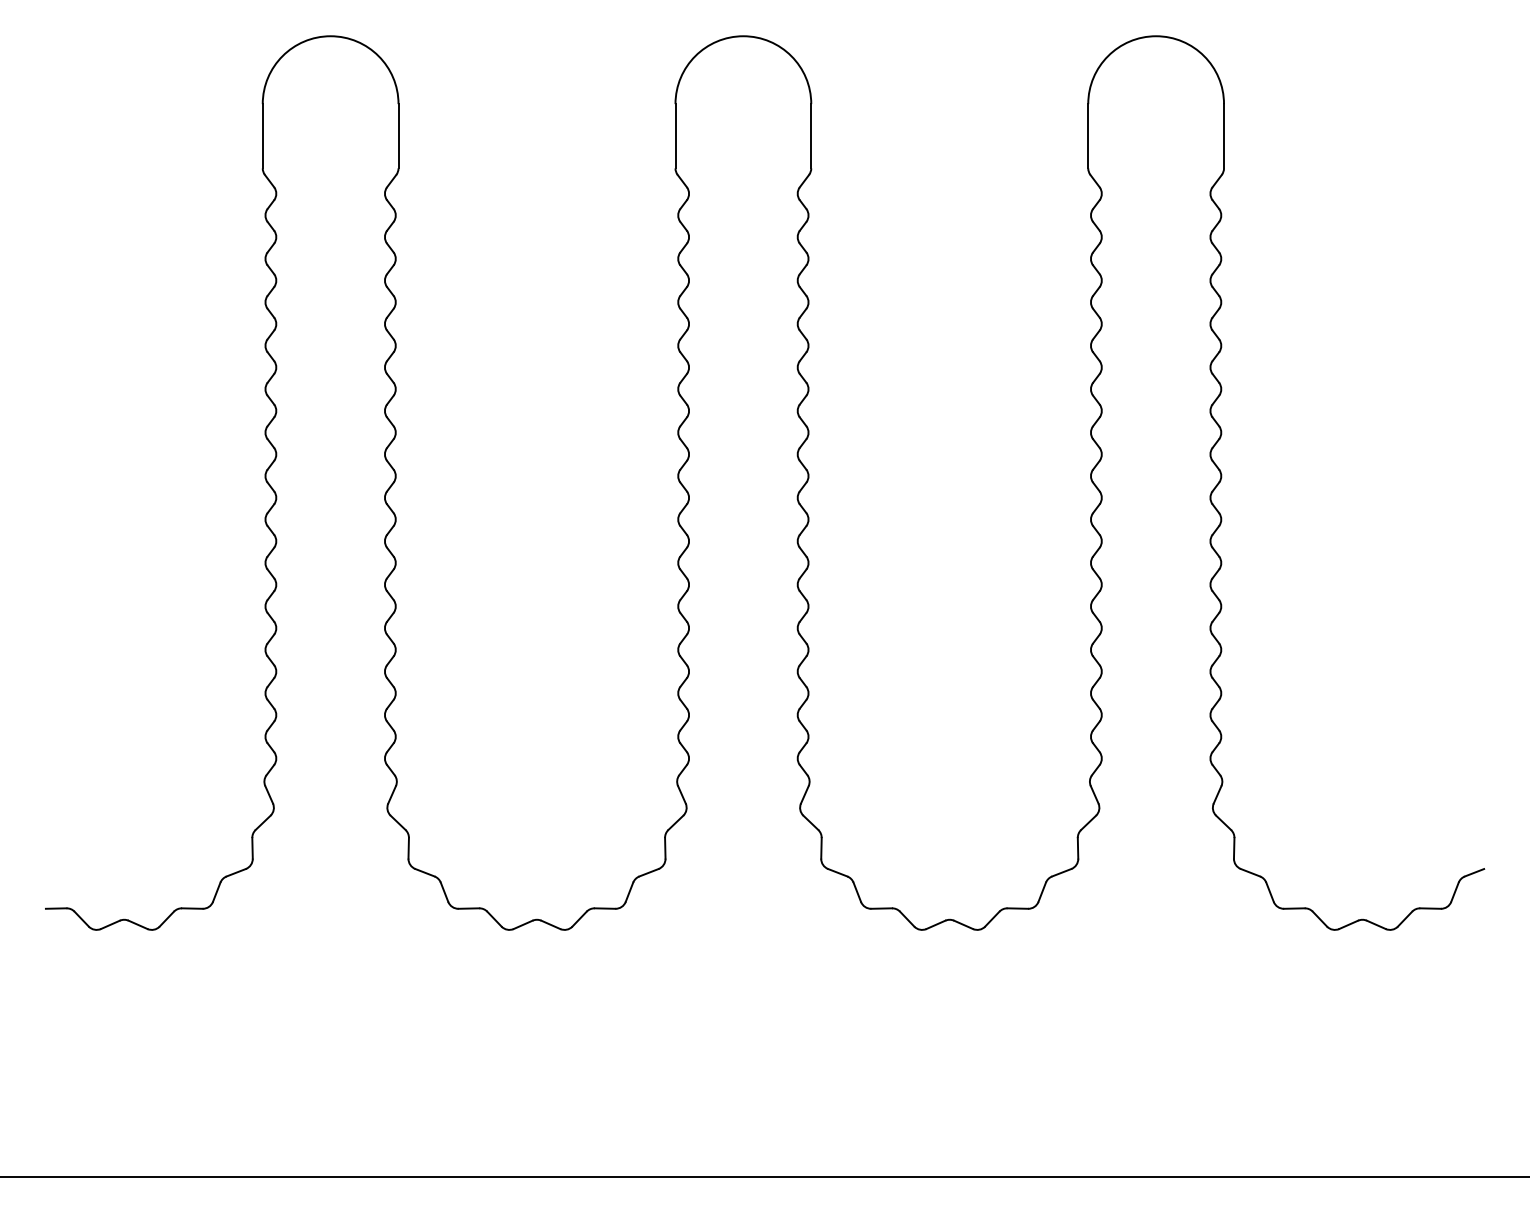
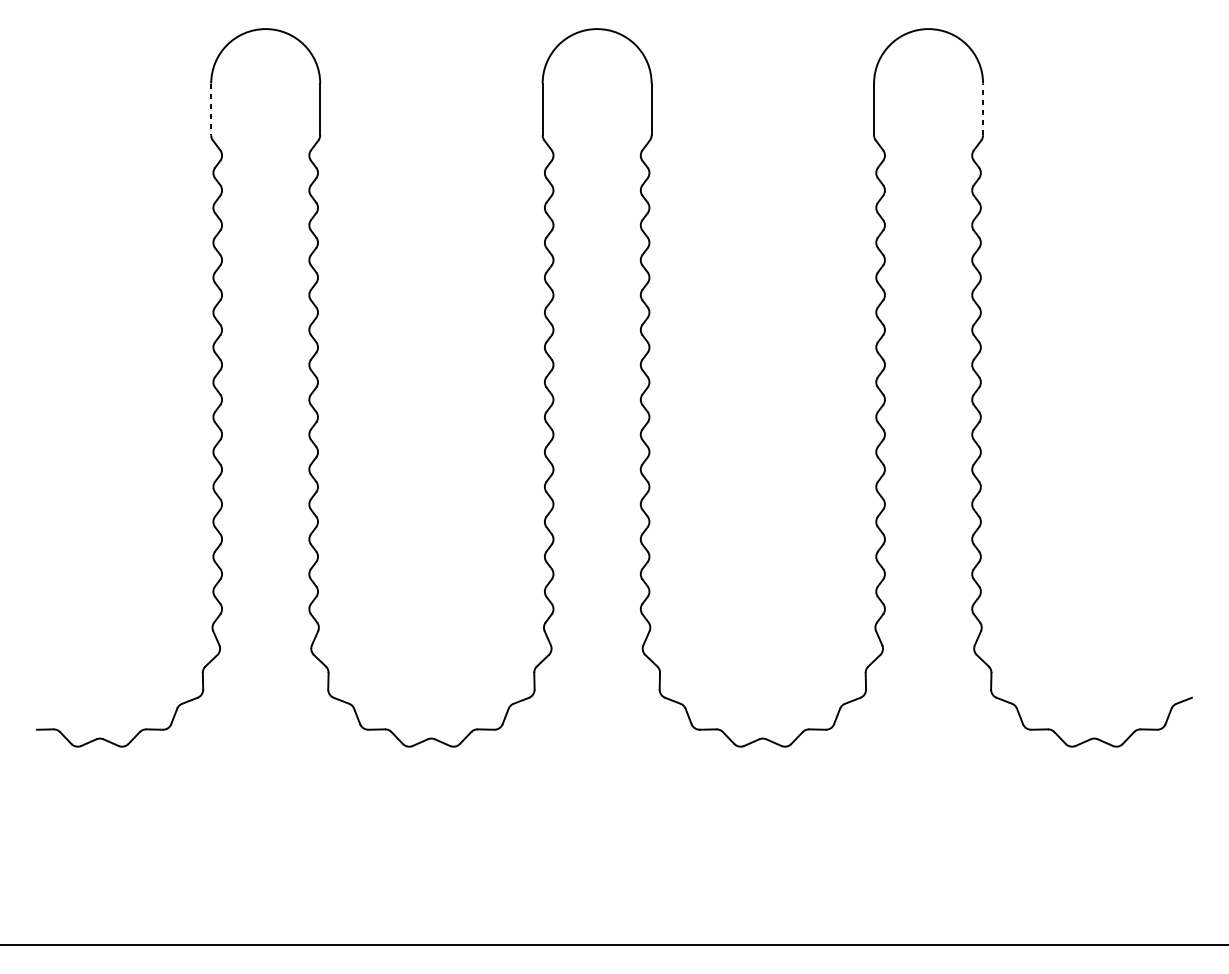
line: (1224, 135) -> (983, 108), solid -> dashed
line: (262, 136) -> (210, 109), solid -> dashed

